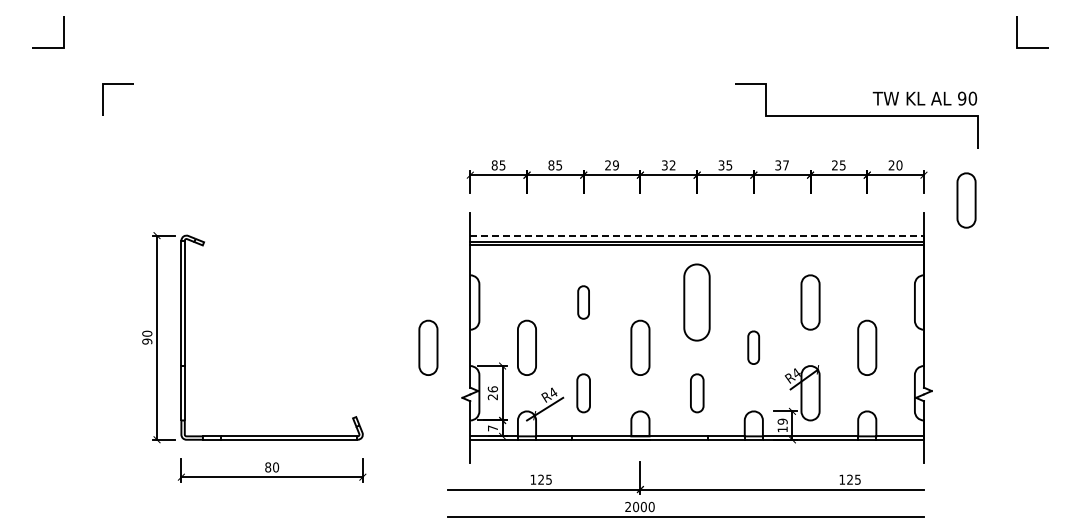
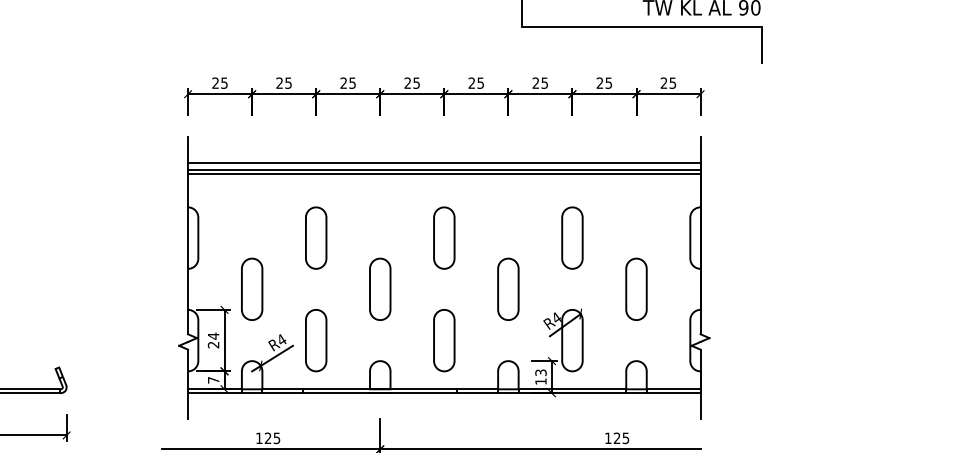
text: (494, 165) -> (215, 83), 85 -> 25
text: (551, 165) -> (279, 83), 85 -> 25
text: (615, 165) -> (352, 83), 29 -> 25
text: (668, 165) -> (411, 83), 32 -> 25
text: (721, 165) -> (471, 83), 35 -> 25
text: (781, 165) -> (539, 83), 37 -> 25
text: (899, 165) -> (672, 83), 20 -> 25
part: (966, 200) -> (748, 122), removed
line: (697, 235) -> (444, 162), dashed -> solid
part: (583, 302) -> (315, 238), size x1.67
part: (697, 302) -> (444, 238), size x0.71
part: (428, 347) -> (140, 288), removed
part: (753, 347) -> (507, 288), size x1.67
text: (492, 389) -> (213, 336), 26 -> 24
part: (583, 393) -> (315, 340), size x1.43
part: (697, 393) -> (444, 340), size x1.43
text: (782, 421) -> (540, 372), 19 -> 13

